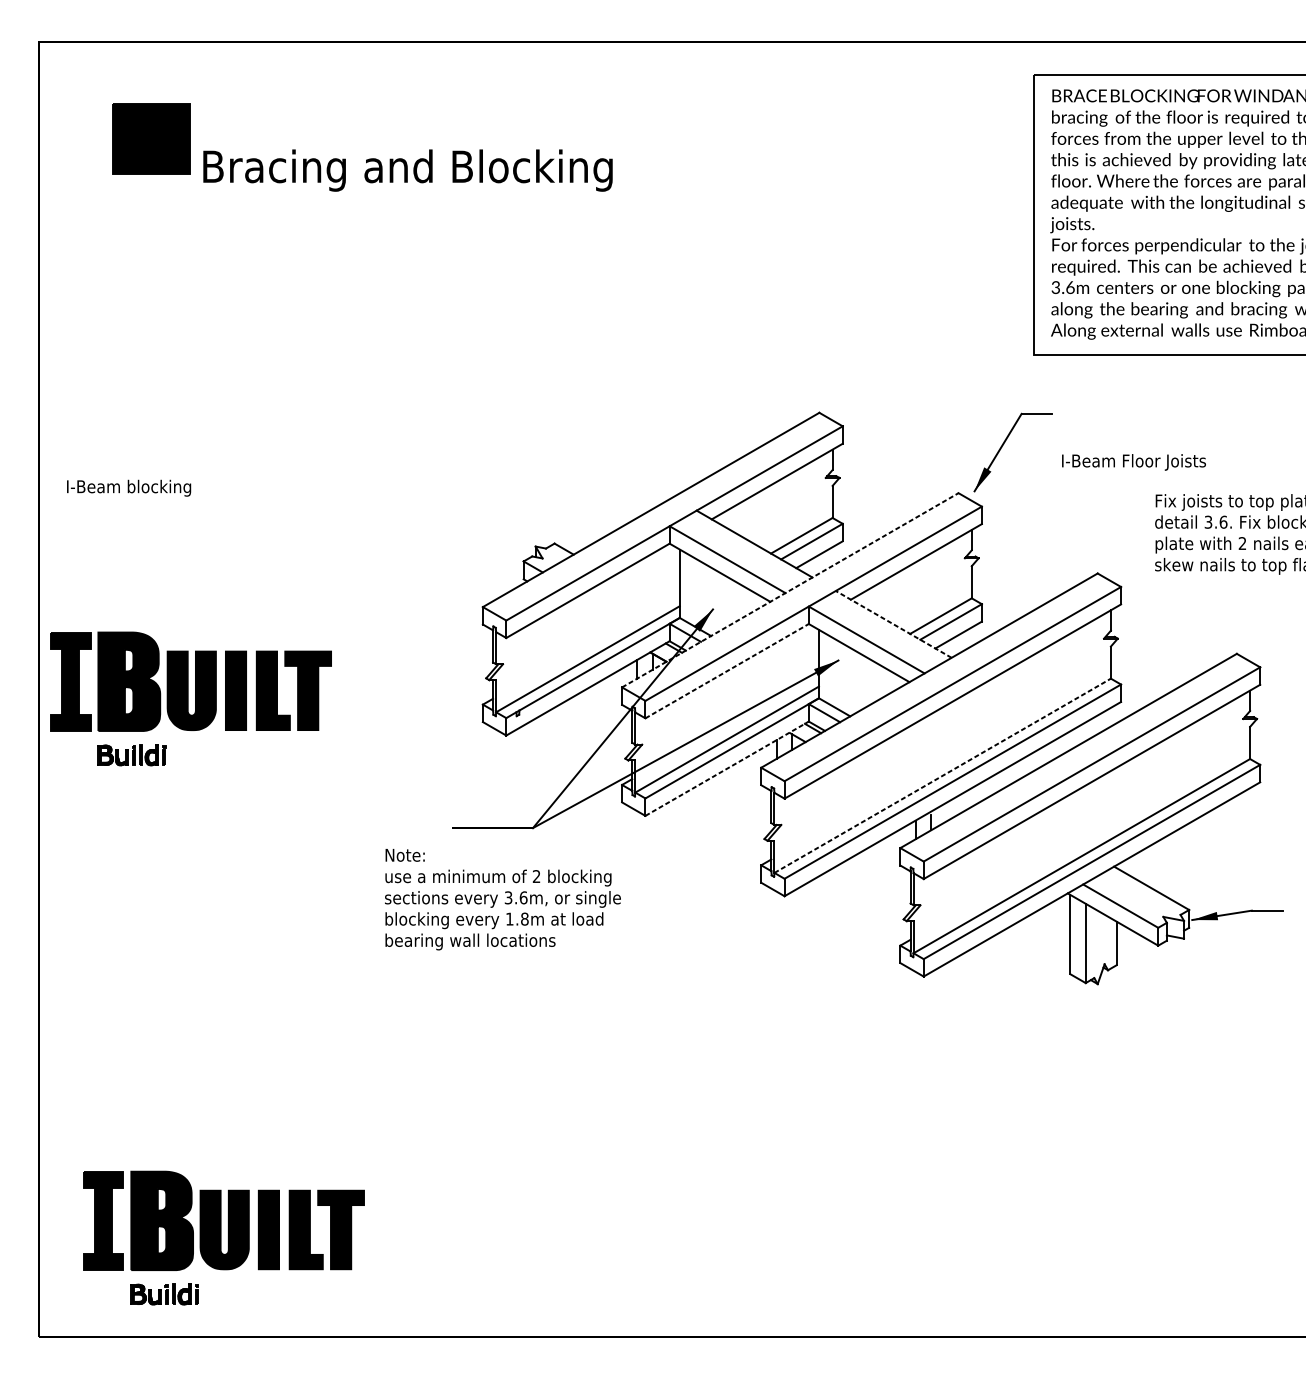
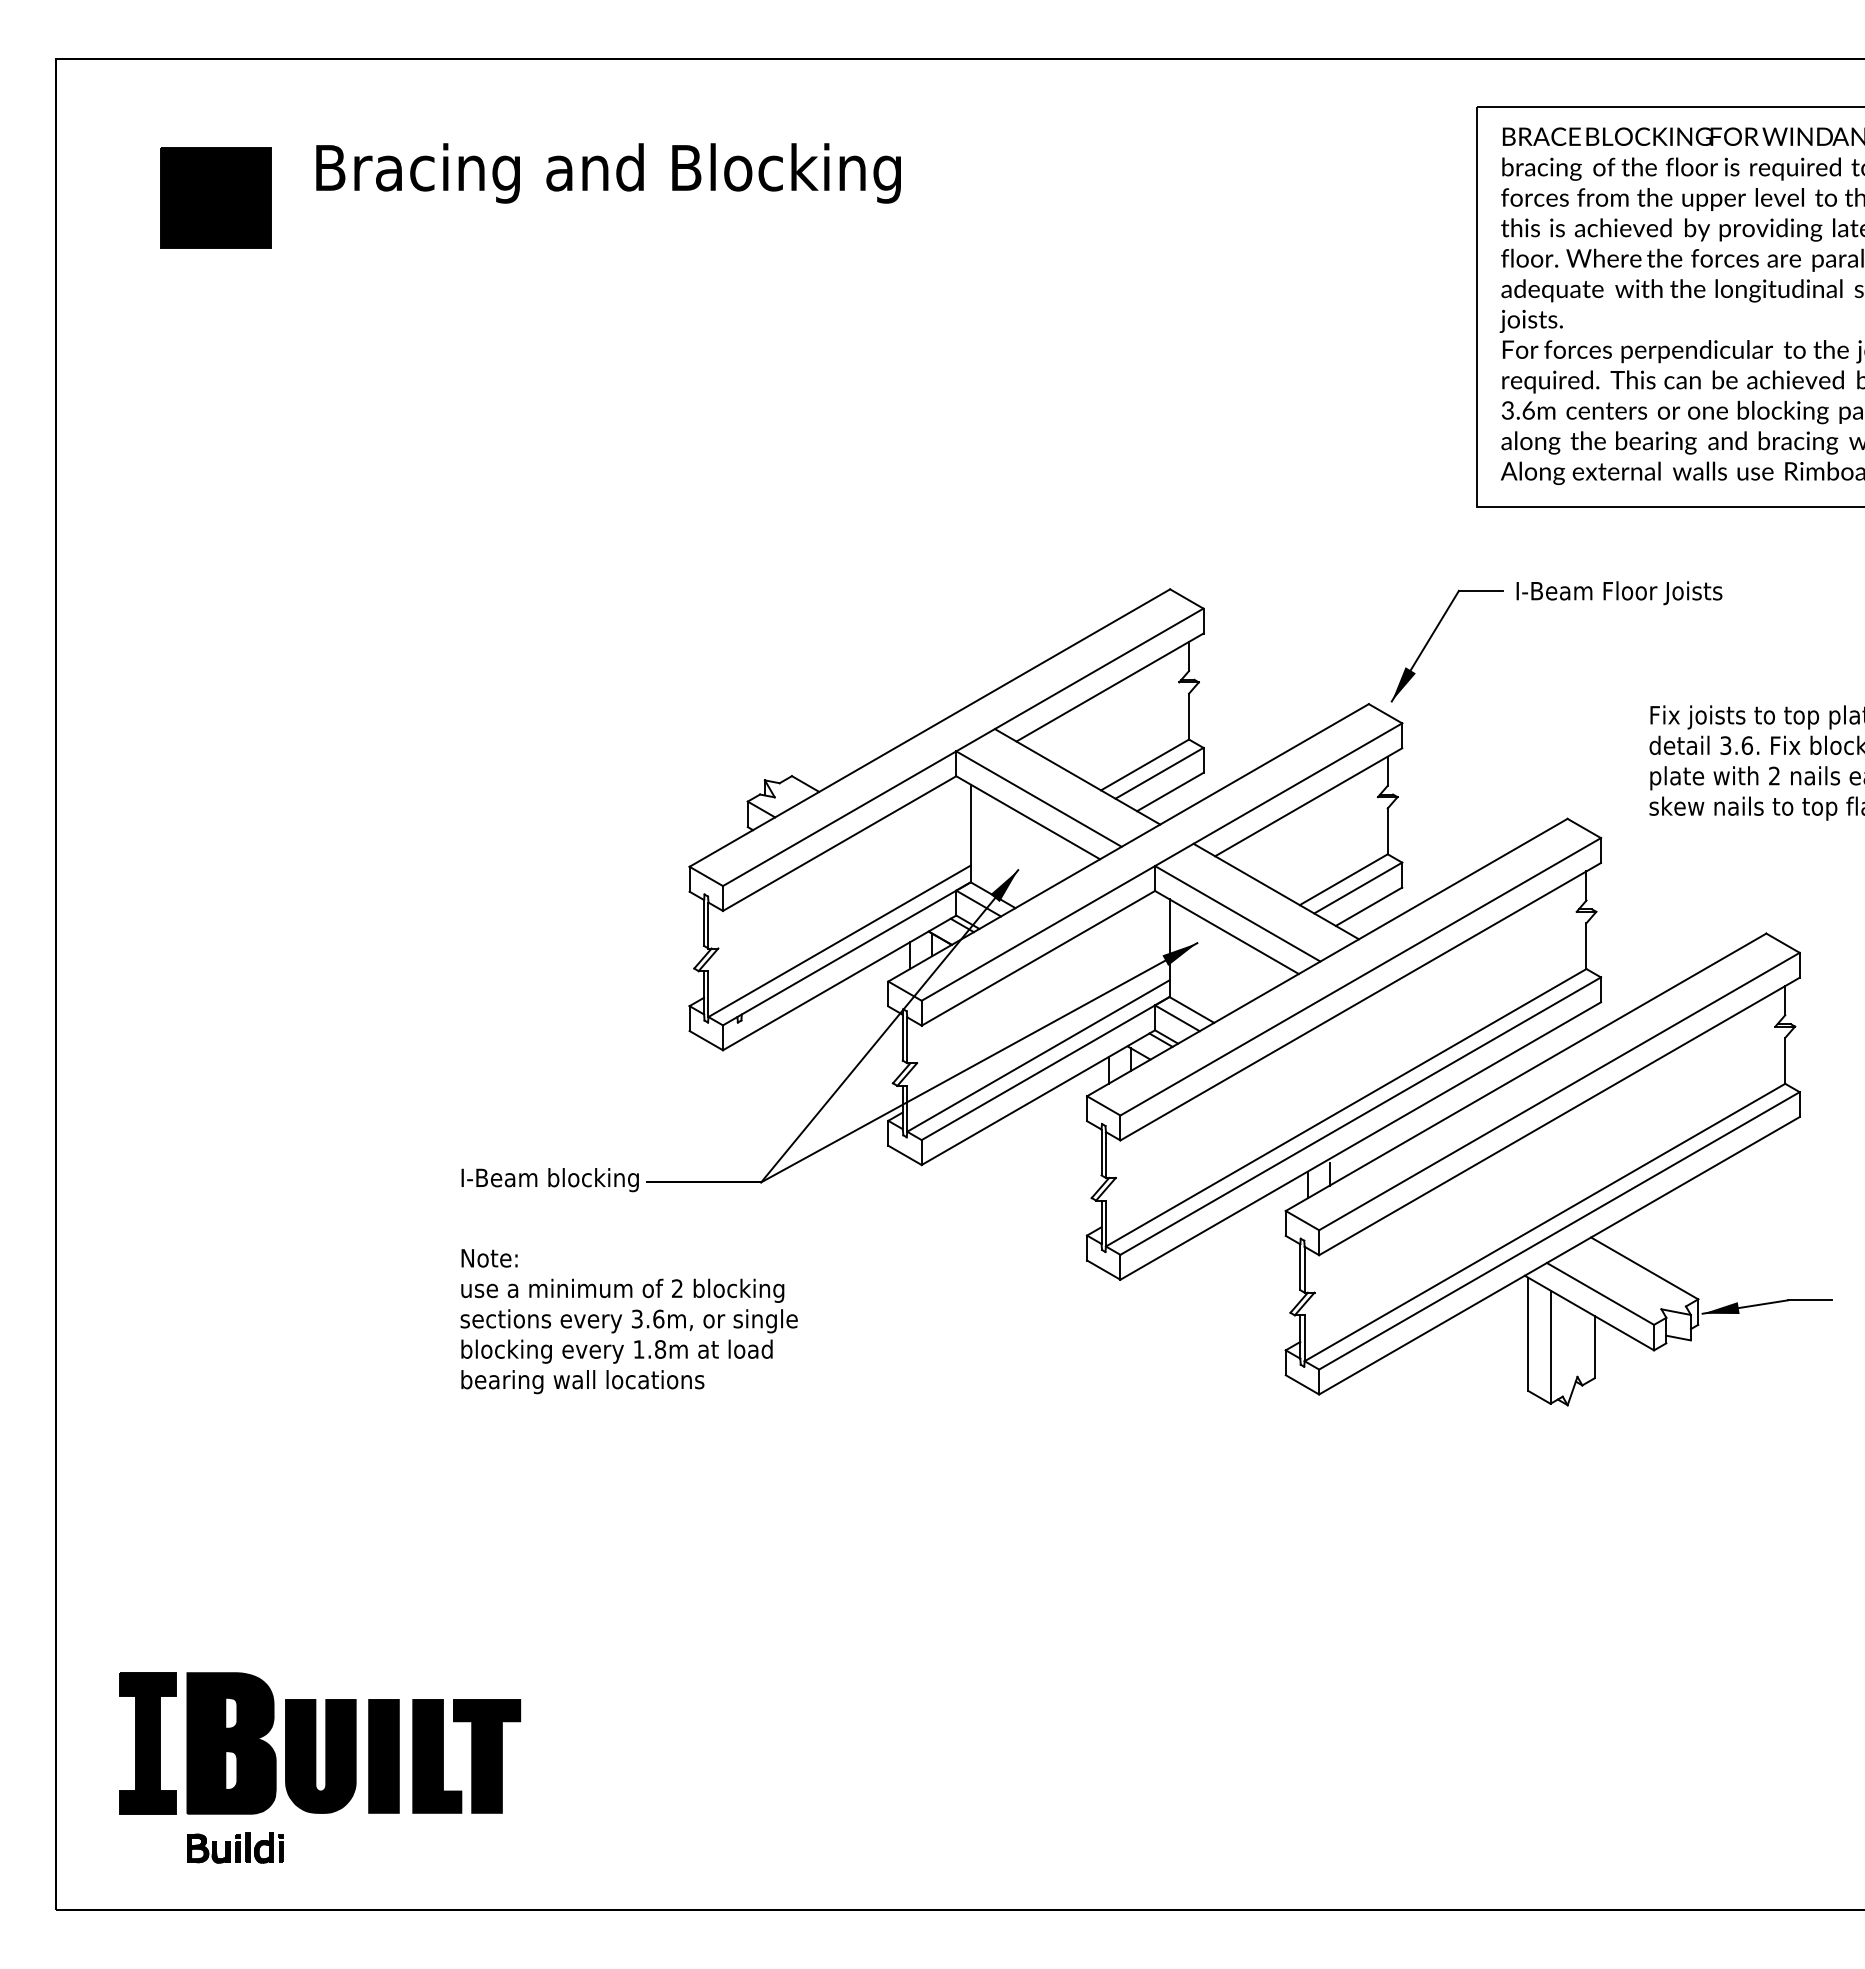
text: (407, 170) -> (608, 173), moved
text: (1134, 462) -> (1619, 593), moved
text: (128, 488) -> (549, 1180), moved
line: (790, 590) -> (1129, 842), dashed -> solid
line: (893, 624) -> (1275, 891), dashed -> solid
line: (727, 671) -> (1038, 958), dashed -> solid
part: (191, 698) -> (273, 997), removed
line: (727, 768) -> (1038, 1097), dashed -> solid
line: (942, 775) -> (1346, 1107), dashed -> solid
text: (502, 899) -> (628, 1321), moved

